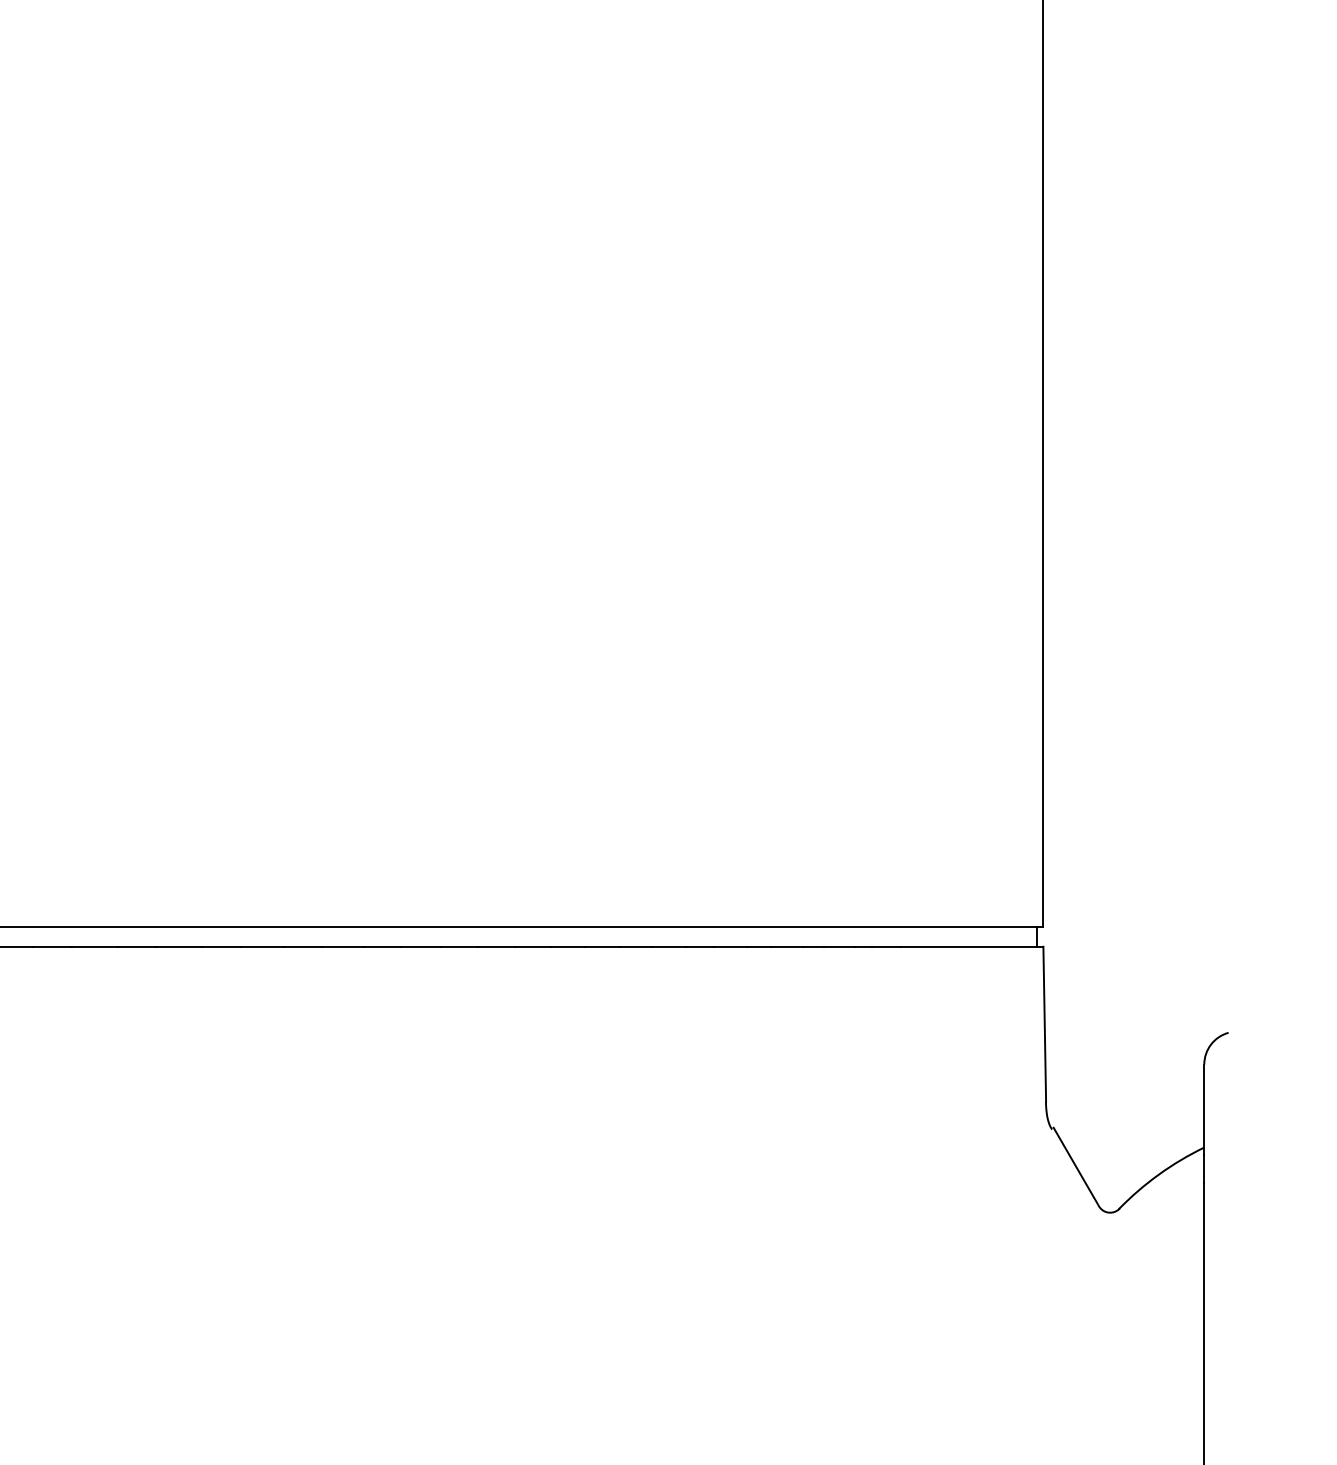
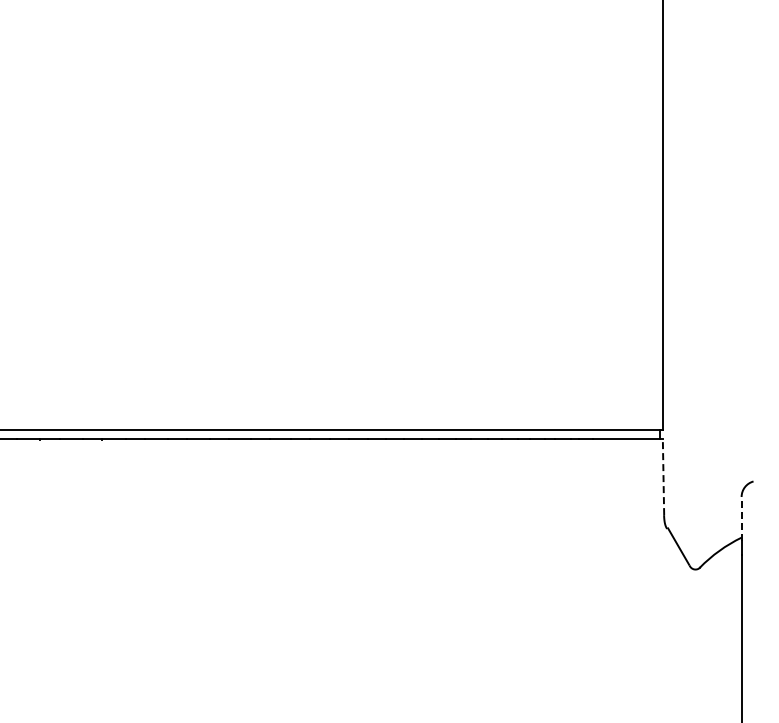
line: (1044, 1024) -> (663, 477), solid -> dashed
line: (1204, 1108) -> (741, 518), solid -> dashed

